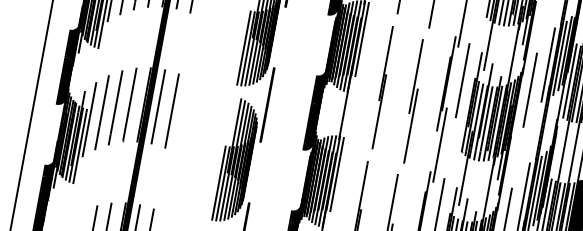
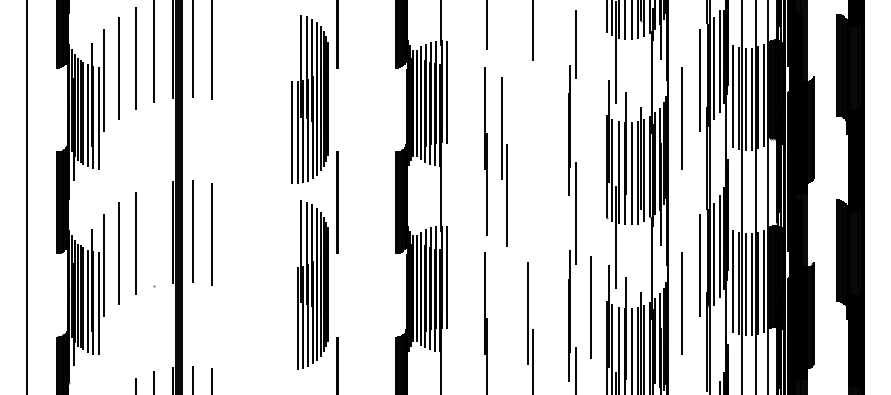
line: (462, 80) -> (590, 121), removed
part: (413, 101) -> (504, 161), moved
line: (130, 104) -> (154, 235), removed
line: (219, 182) -> (292, 317), removed

